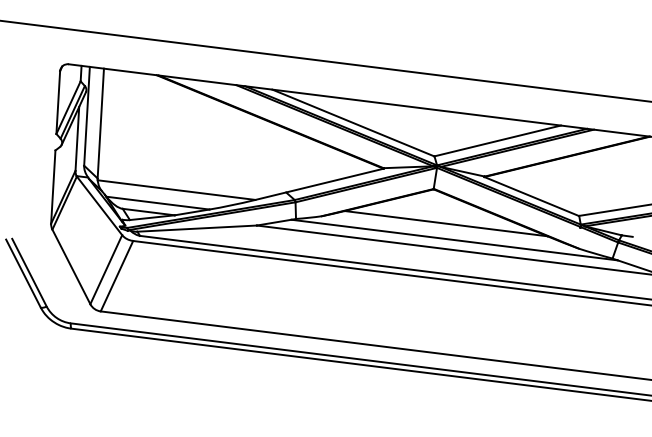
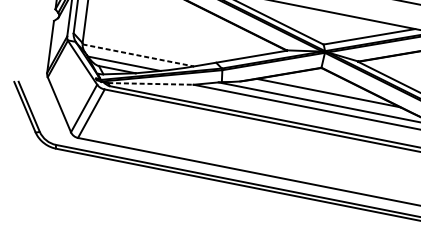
line: (176, 190) -> (138, 55), solid -> dashed
line: (197, 228) -> (151, 83), solid -> dashed

